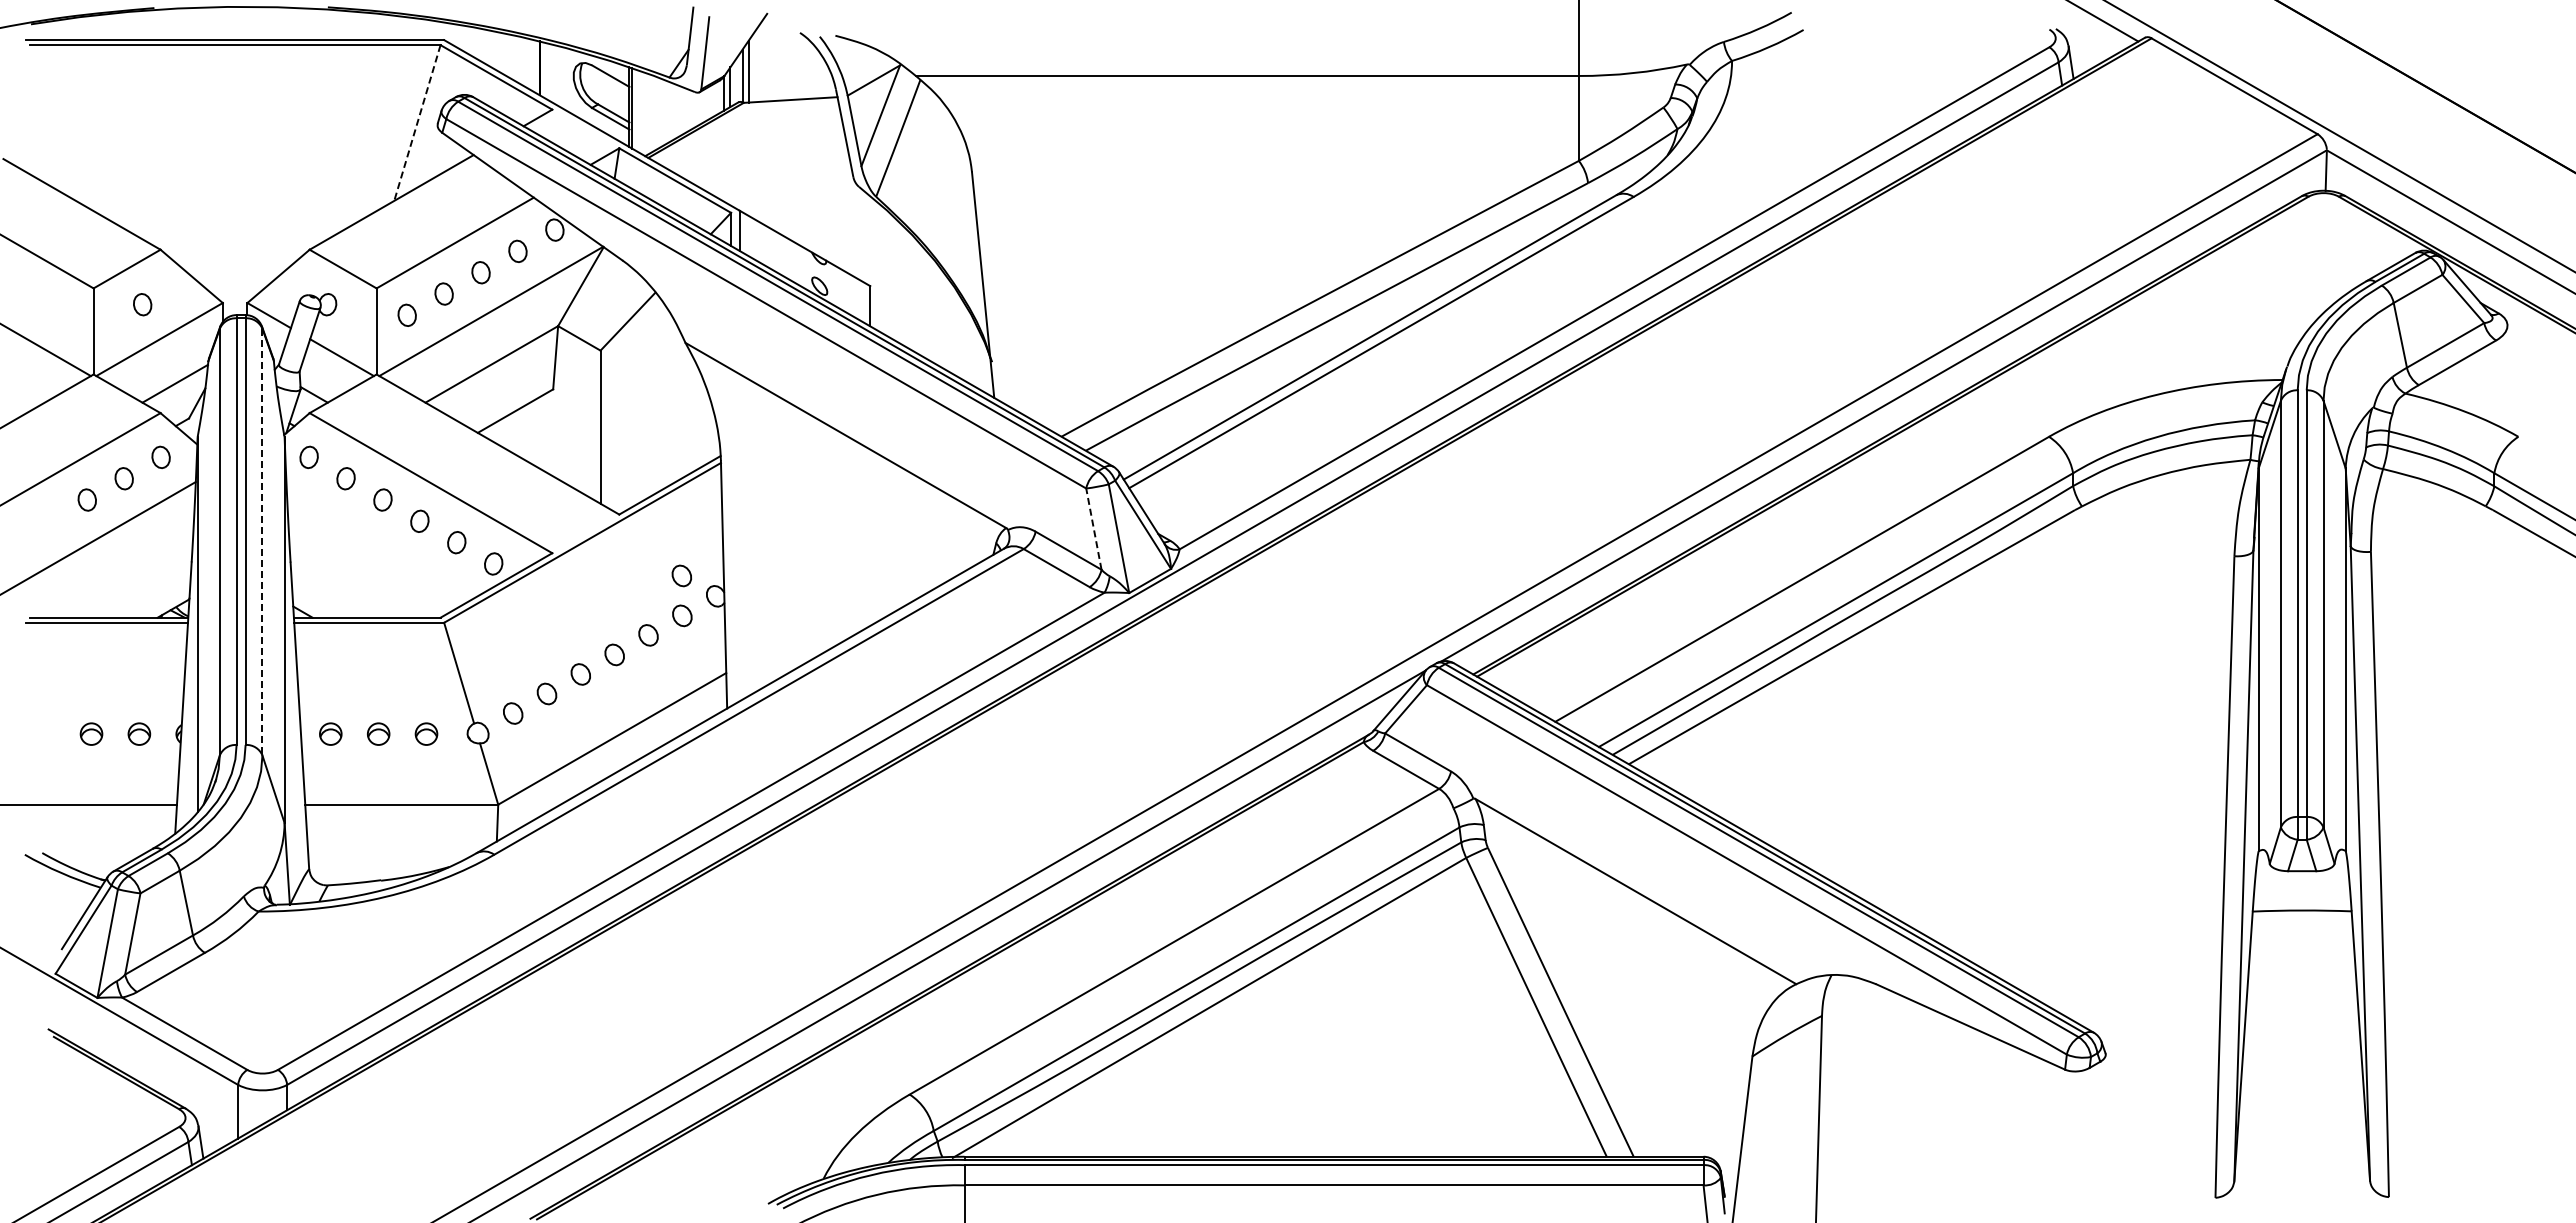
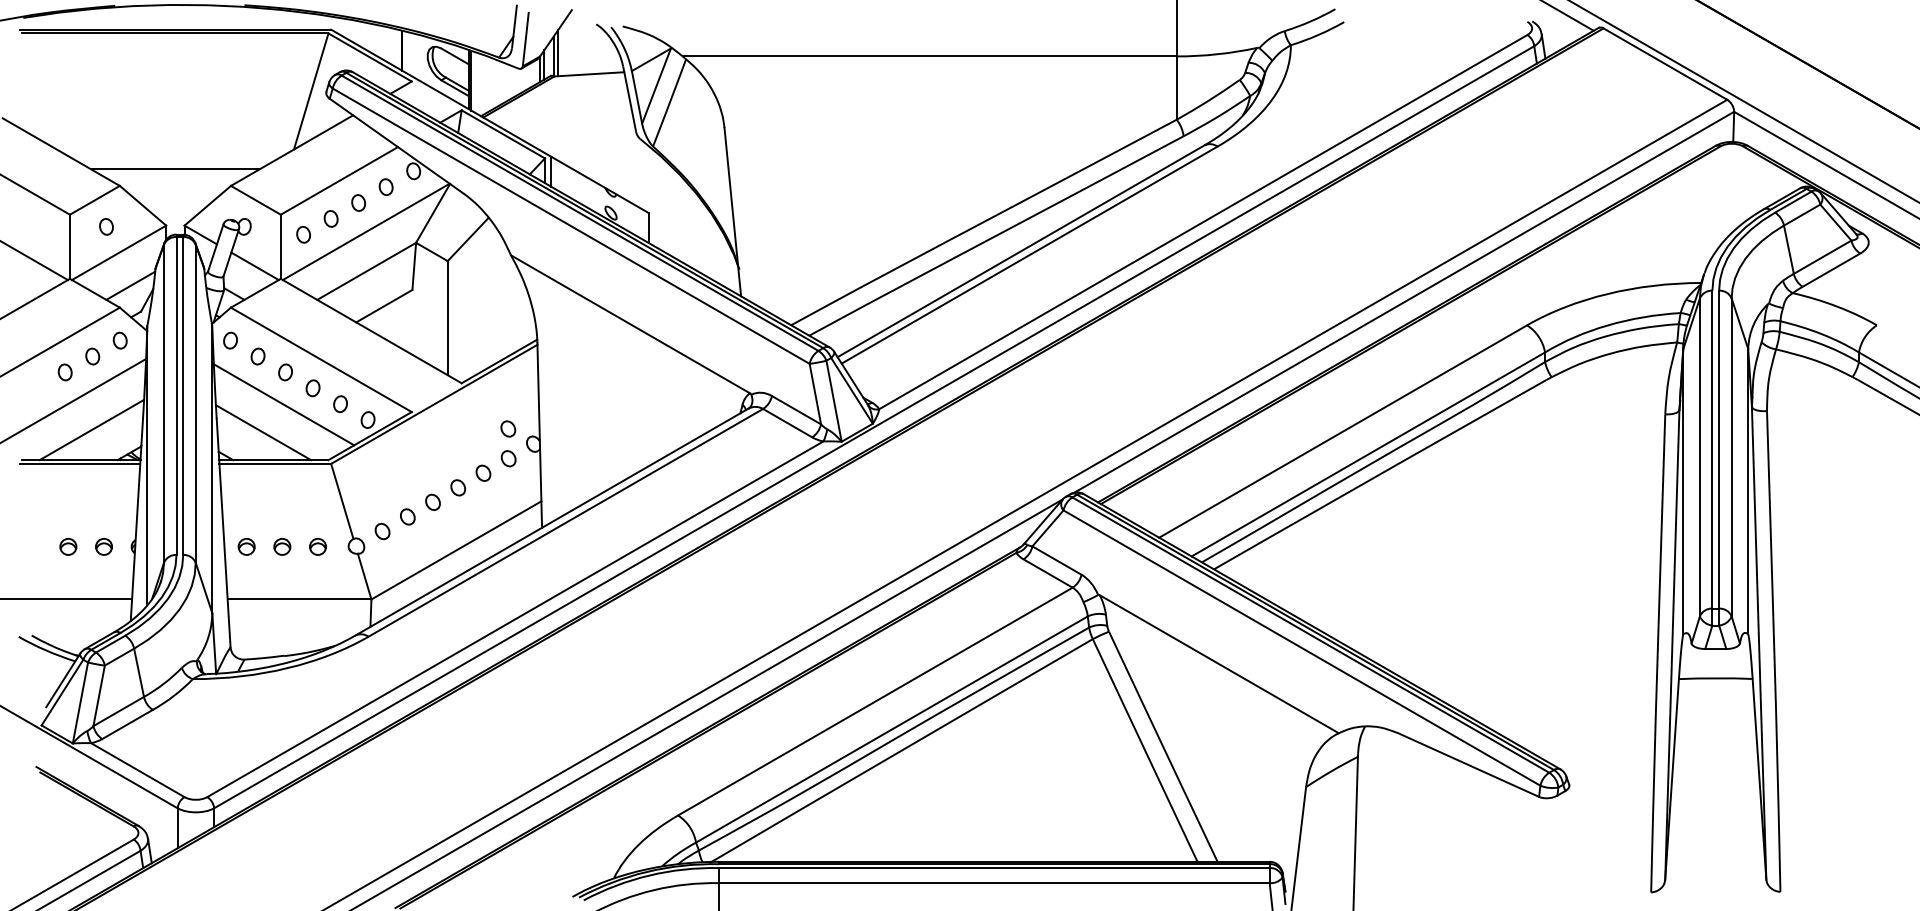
line: (417, 123) -> (311, 91), dashed -> solid
line: (235, 227) -> (175, 169), added
line: (1093, 528) -> (815, 393), dashed -> solid
line: (262, 542) -> (195, 404), dashed -> solid
line: (380, 543) -> (283, 404), added
line: (122, 576) -> (91, 429), added
line: (353, 580) -> (263, 432), added

